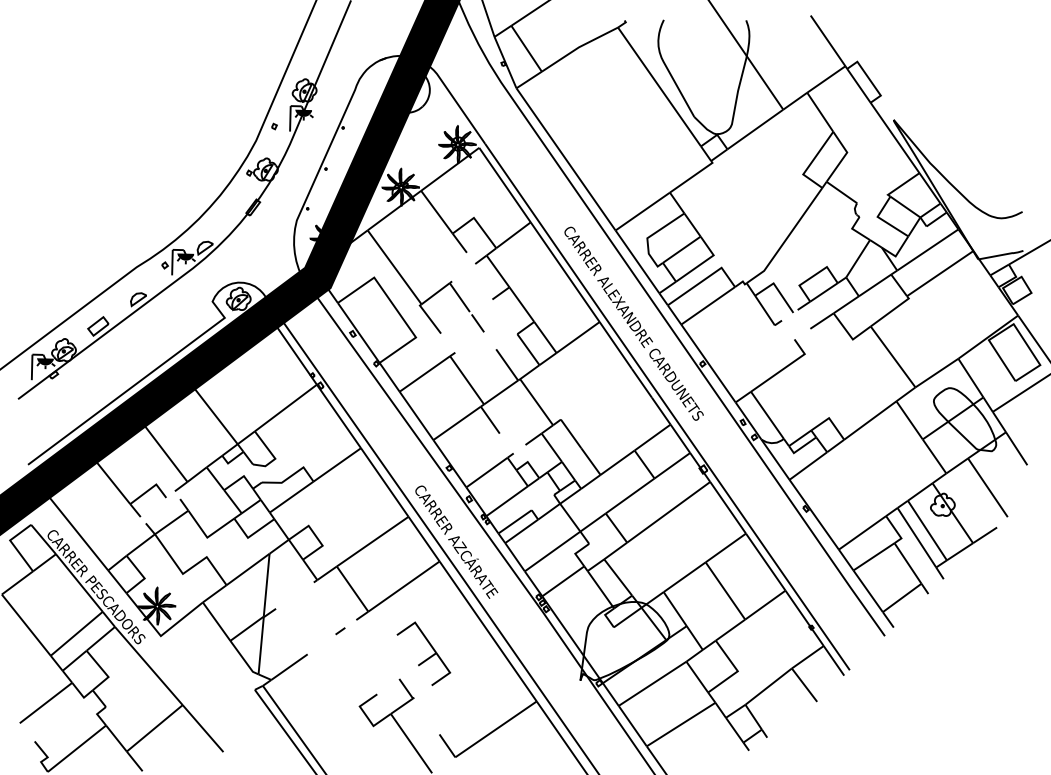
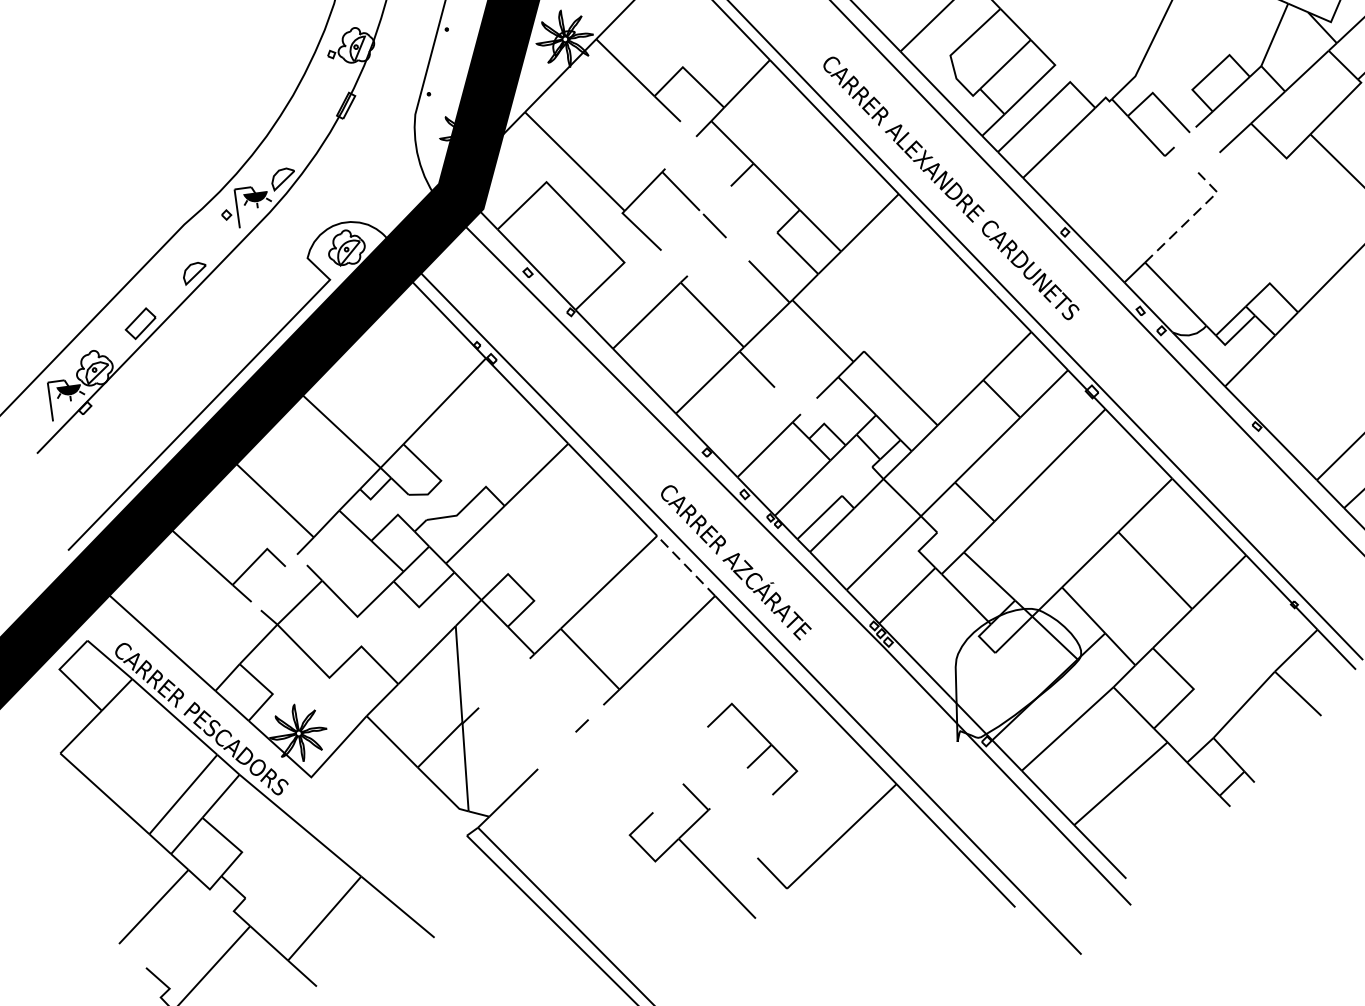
line: (786, 367) -> (1192, 217), solid -> dashed
line: (423, 538) -> (685, 565), solid -> dashed
part: (423, 653) -> (752, 748), moved

